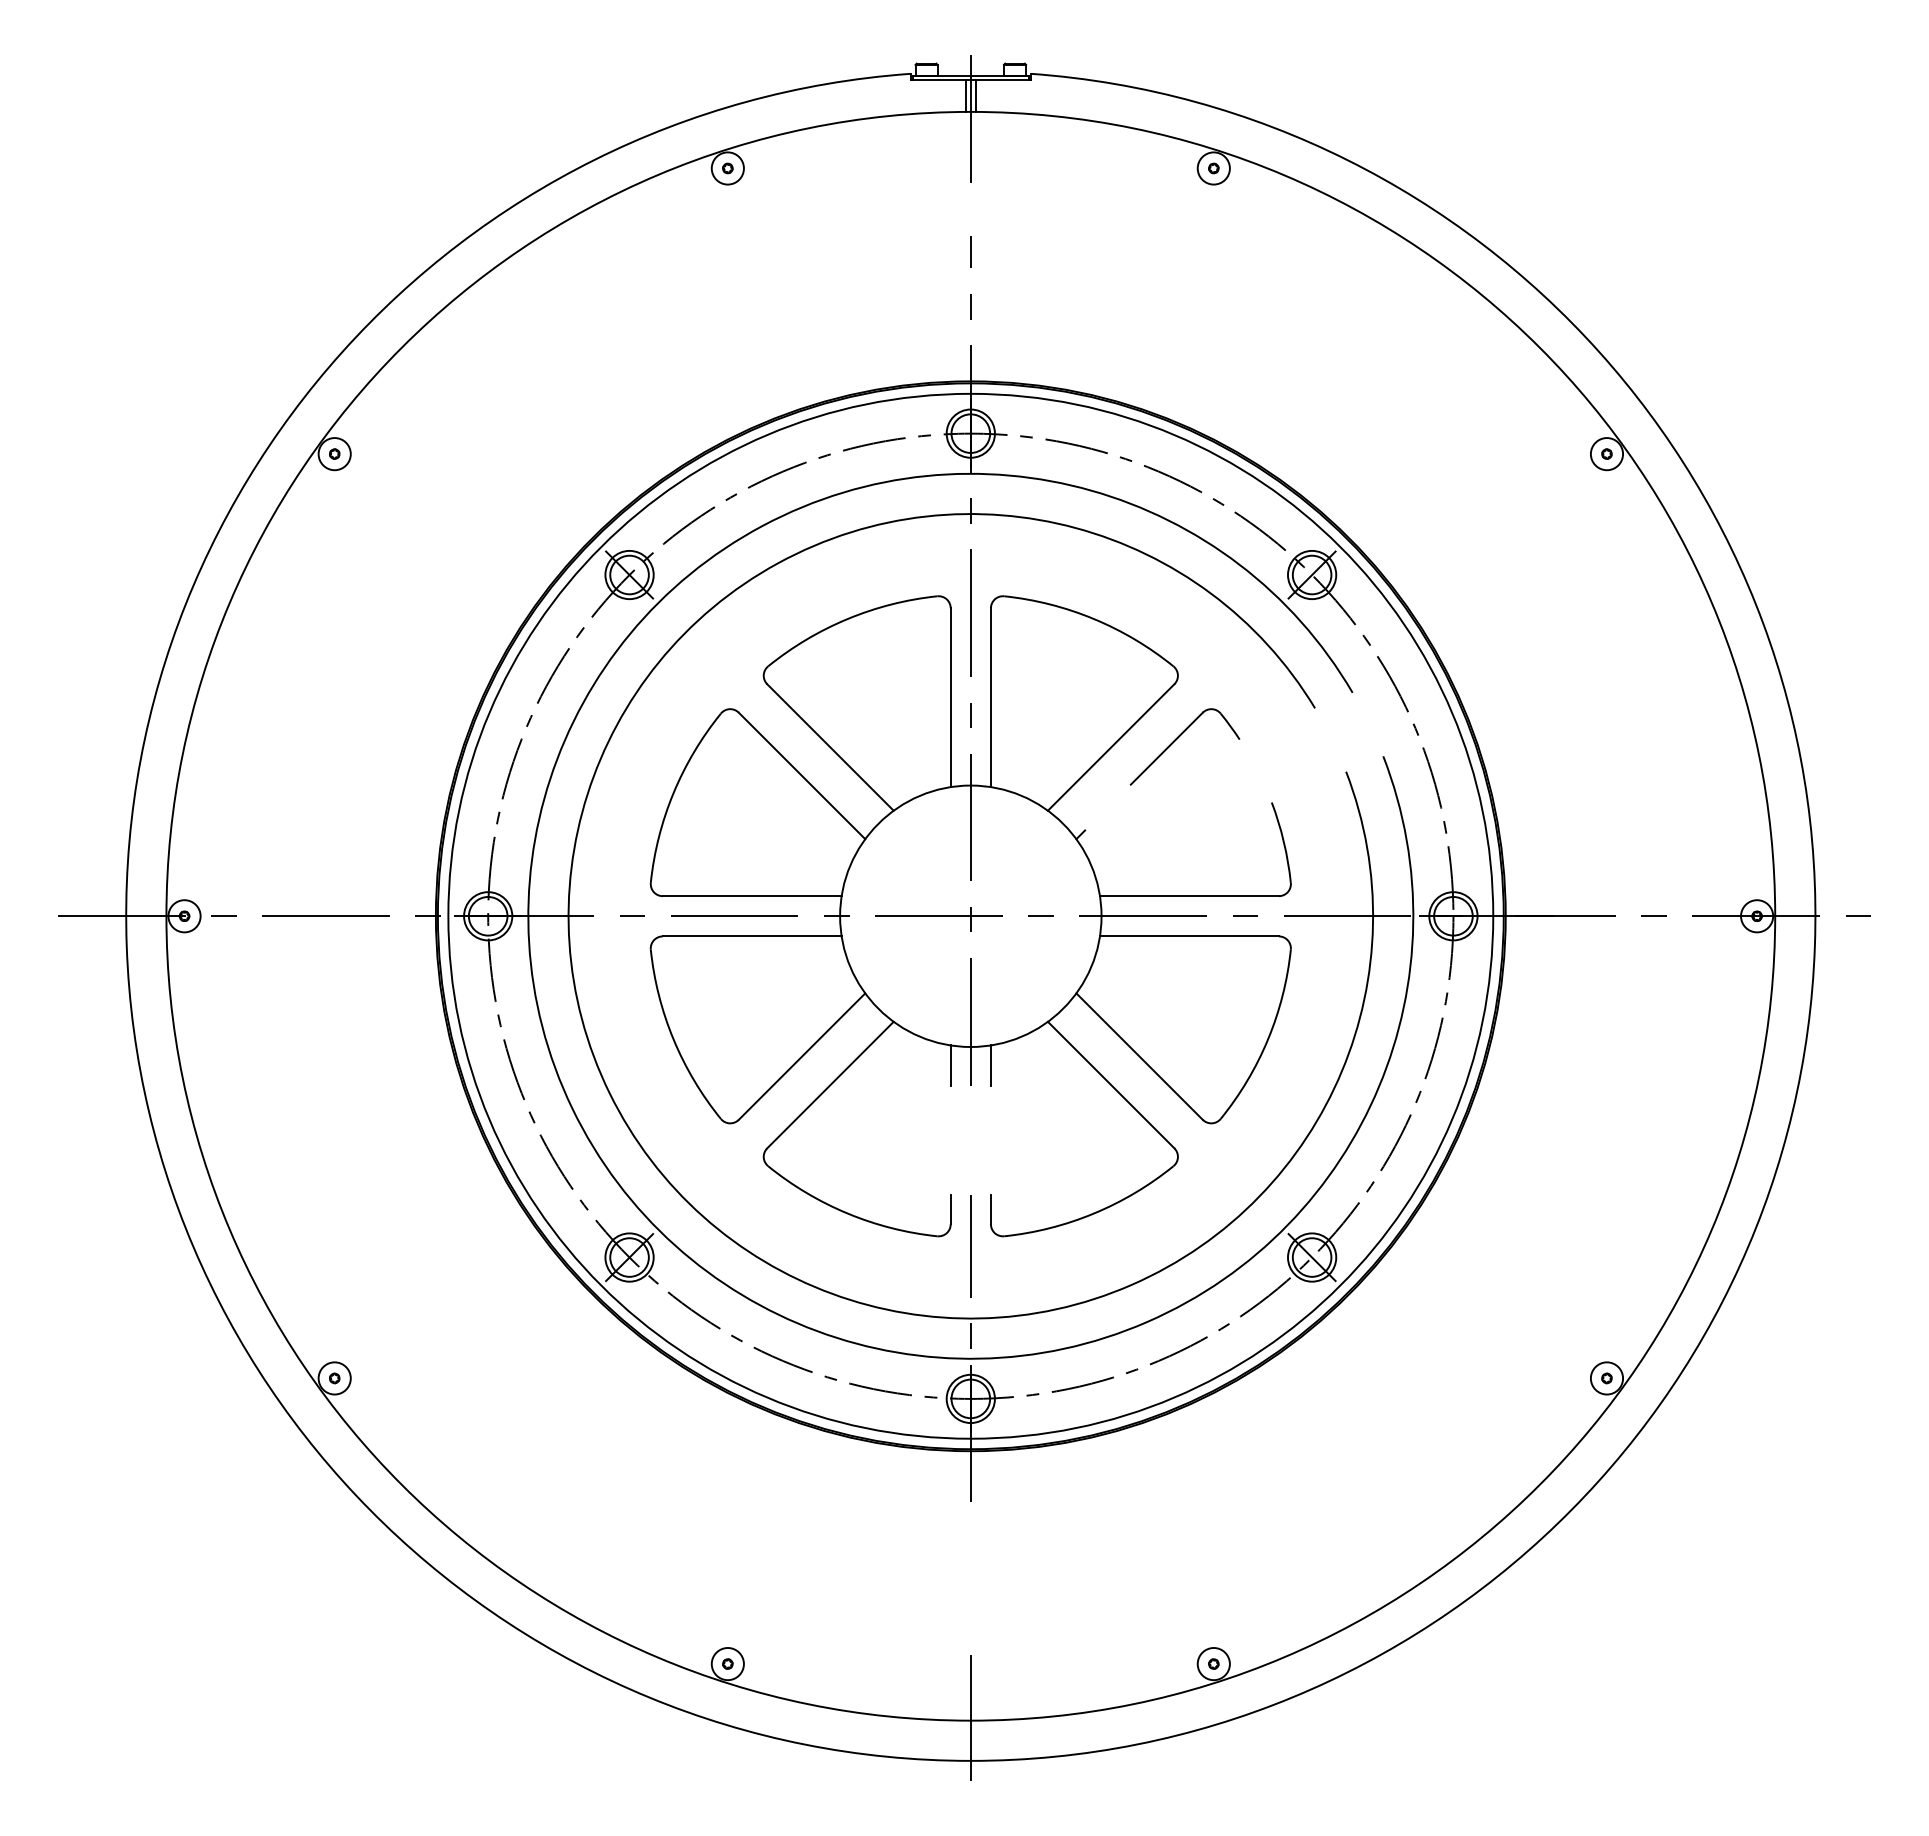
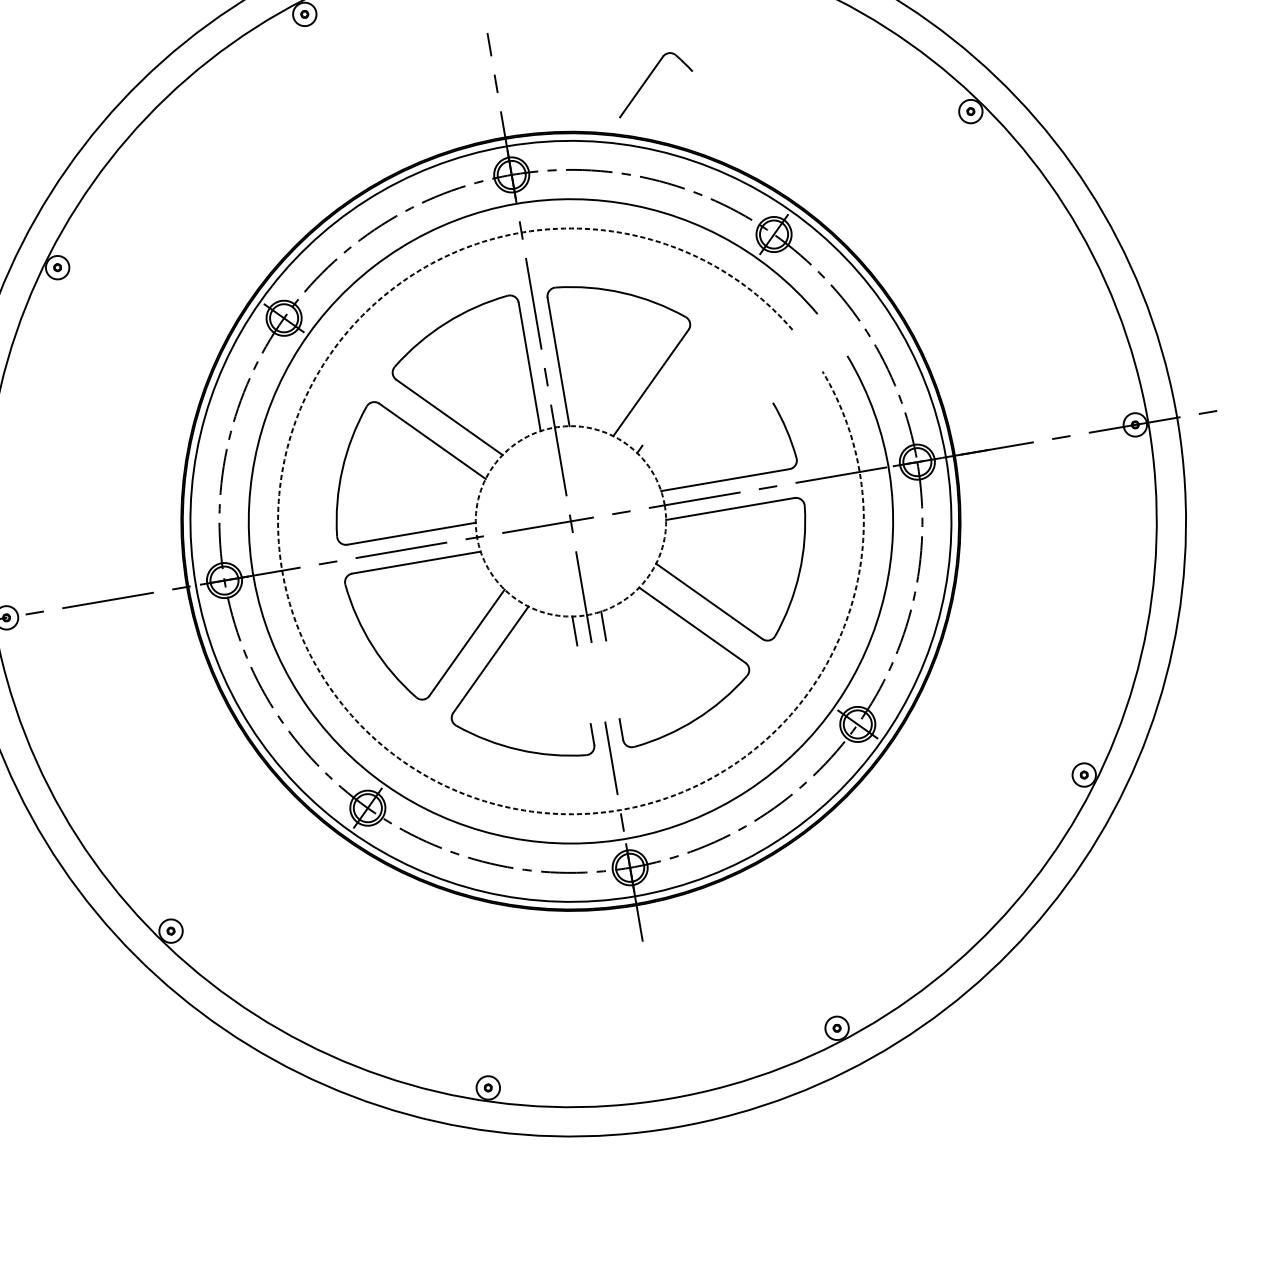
part: (1177, 739) -> (648, 79), moved
circle: (970, 916) -> (570, 521), solid -> dashed
arc: (609, 1093) -> (333, 692), solid -> dashed
line: (970, 1718) -> (669, 1097), removed

